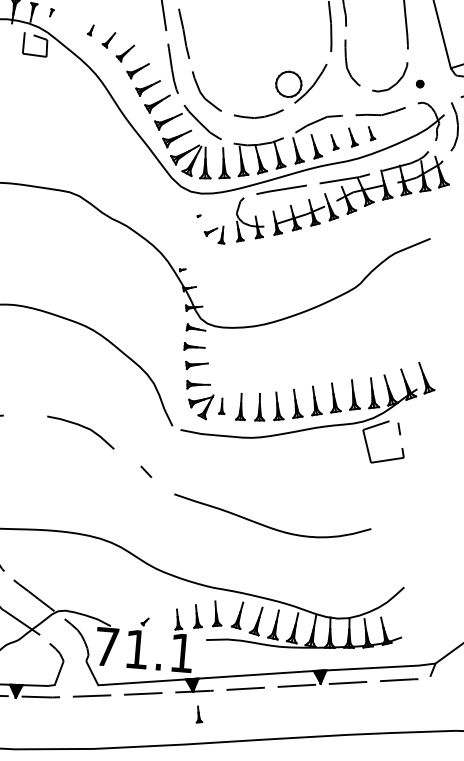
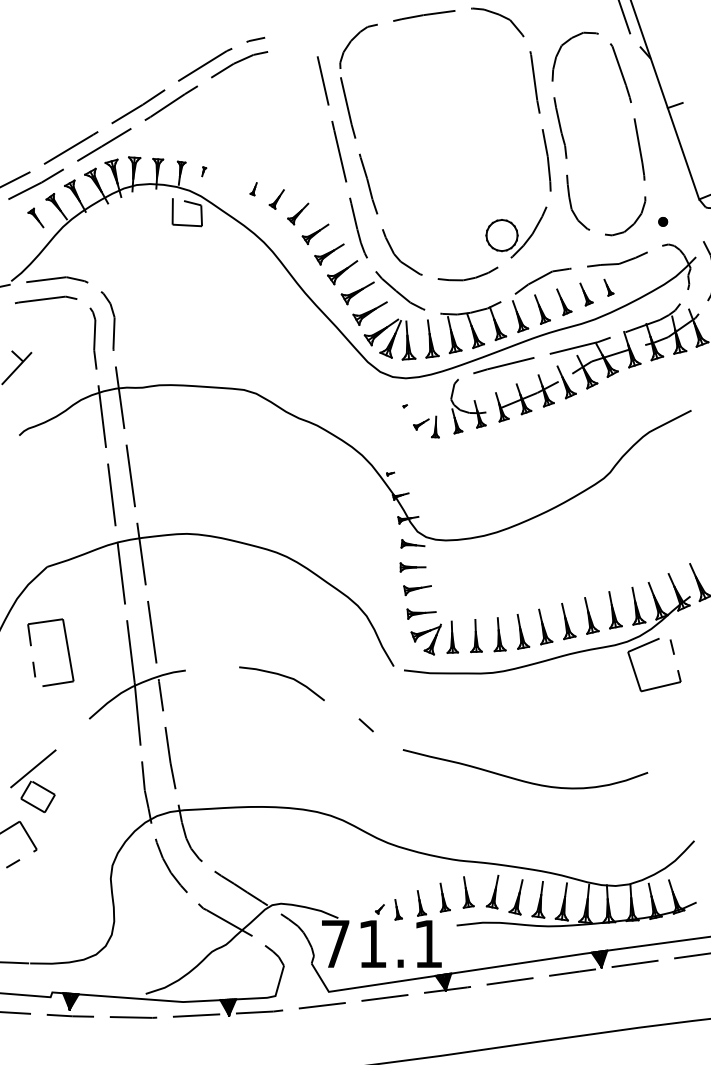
part: (334, 142) -> (564, 302), size x1.43
part: (222, 405) -> (452, 636), size x1.67
part: (199, 714) -> (398, 909), moved

